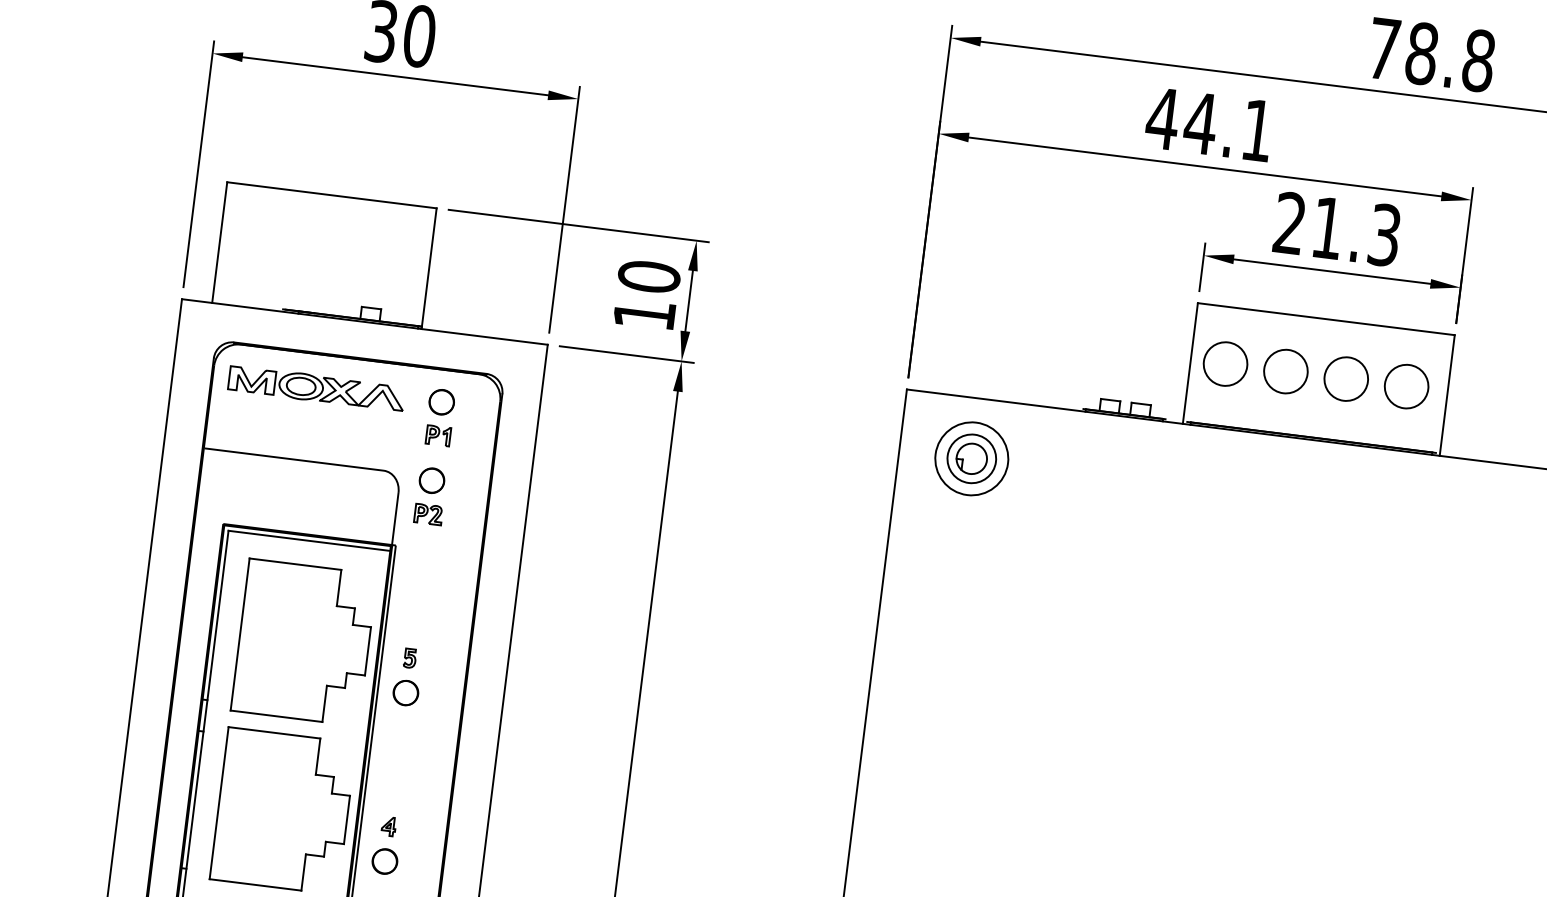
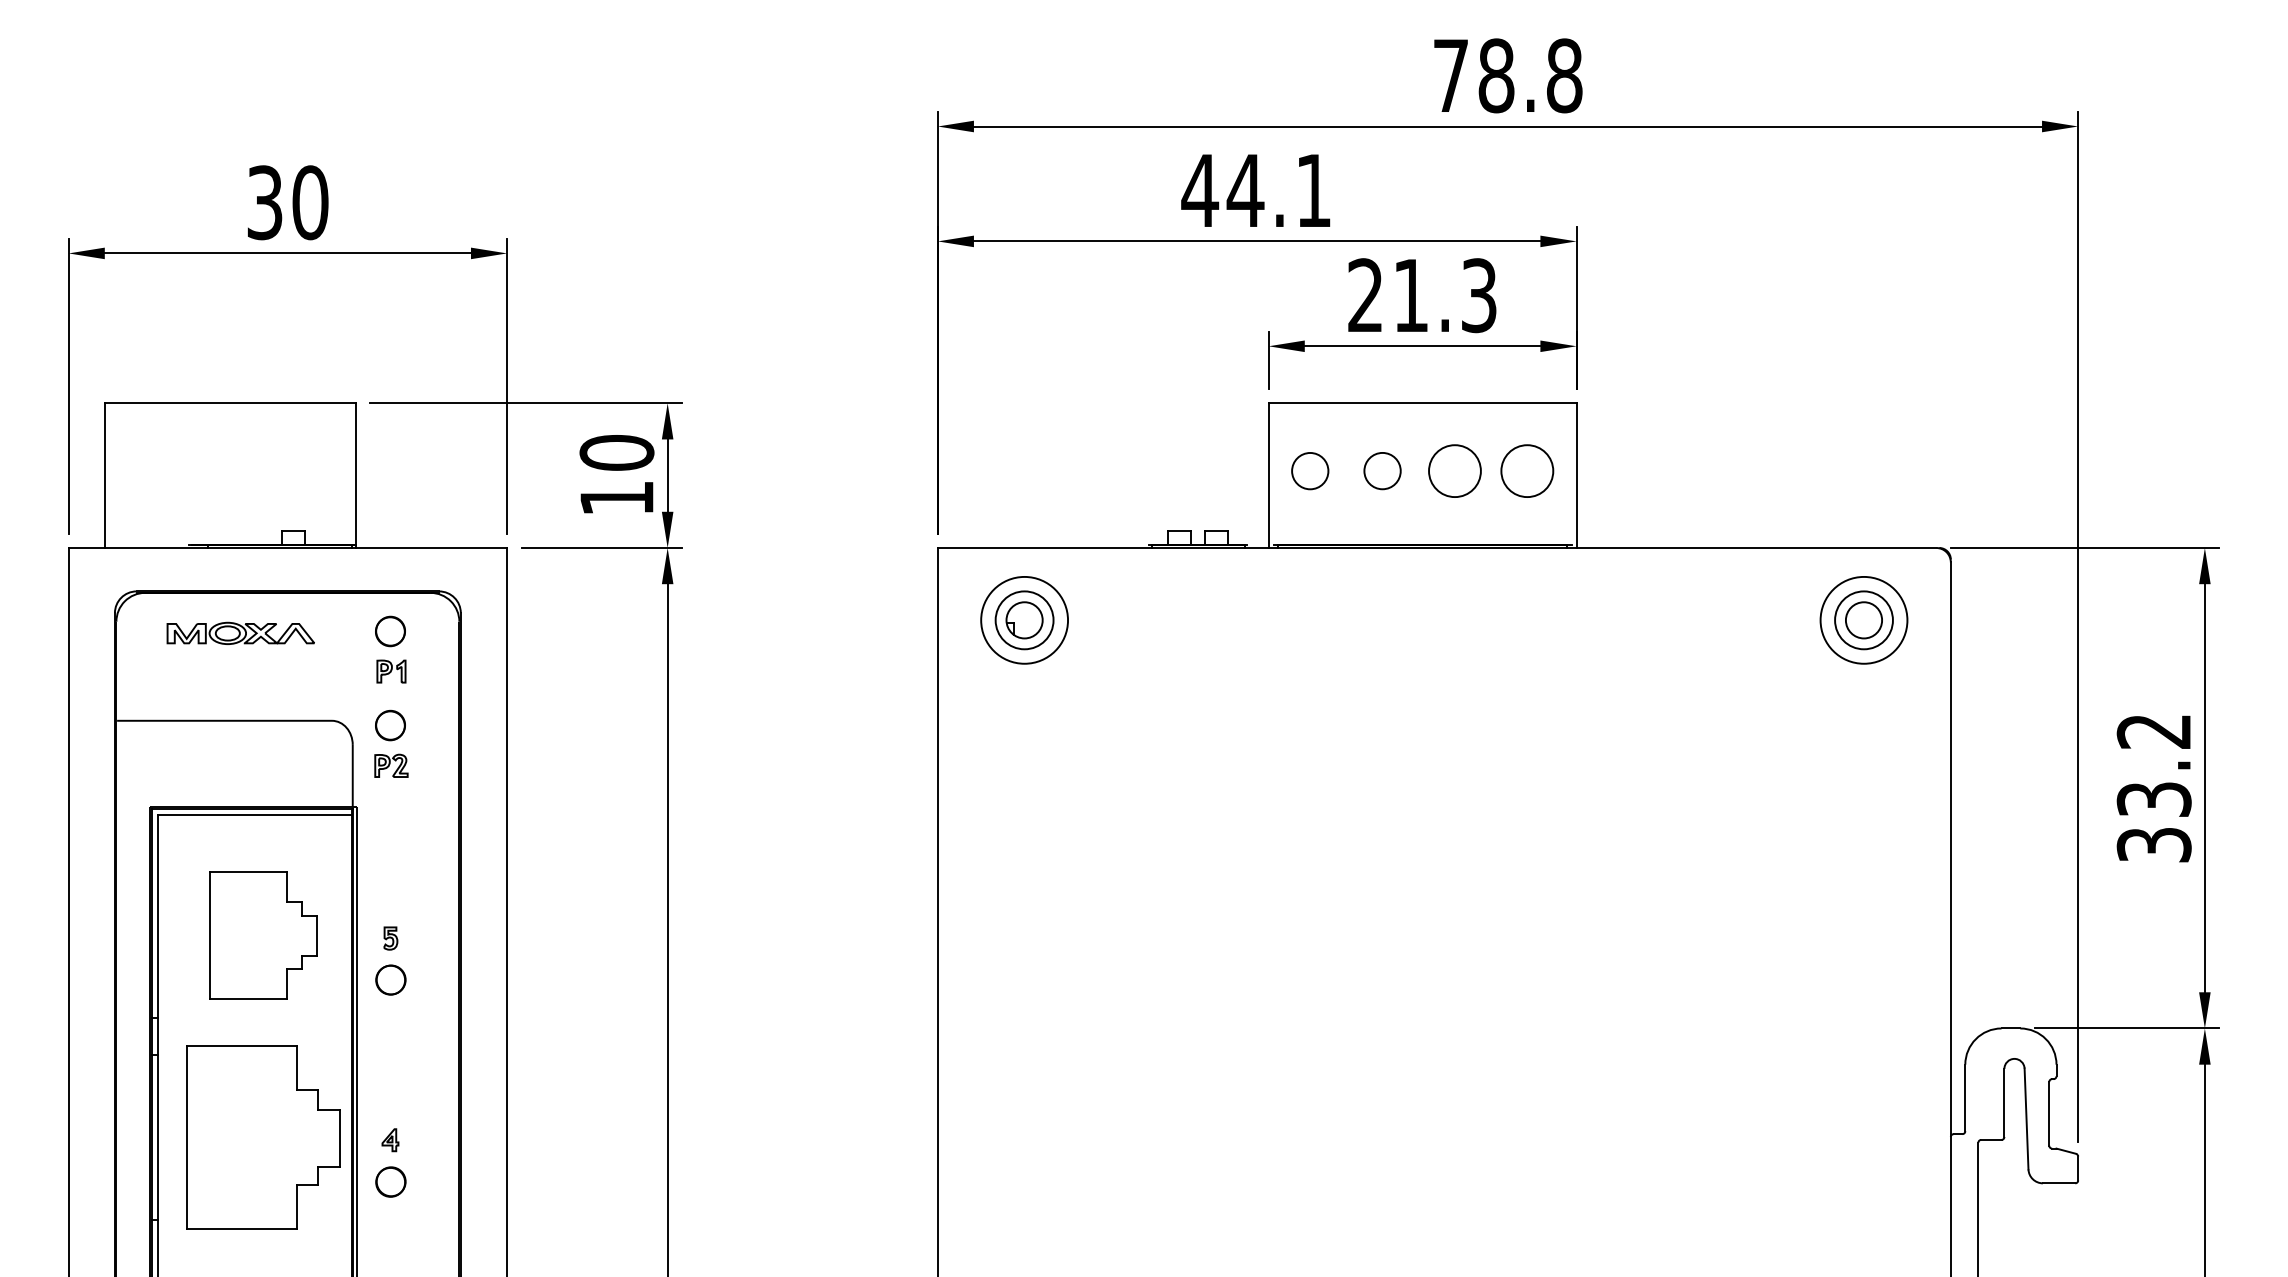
circle: (1225, 364) -> (1310, 471), size x0.7
circle: (1285, 371) -> (1382, 470), size x0.7
part: (316, 388) -> (240, 633), size x0.7
part: (304, 642) -> (263, 935), size x0.7

